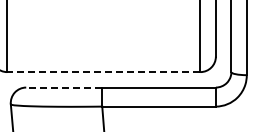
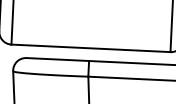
line: (103, 72) -> (90, 48), dashed -> solid
line: (63, 87) -> (57, 59), dashed -> solid

